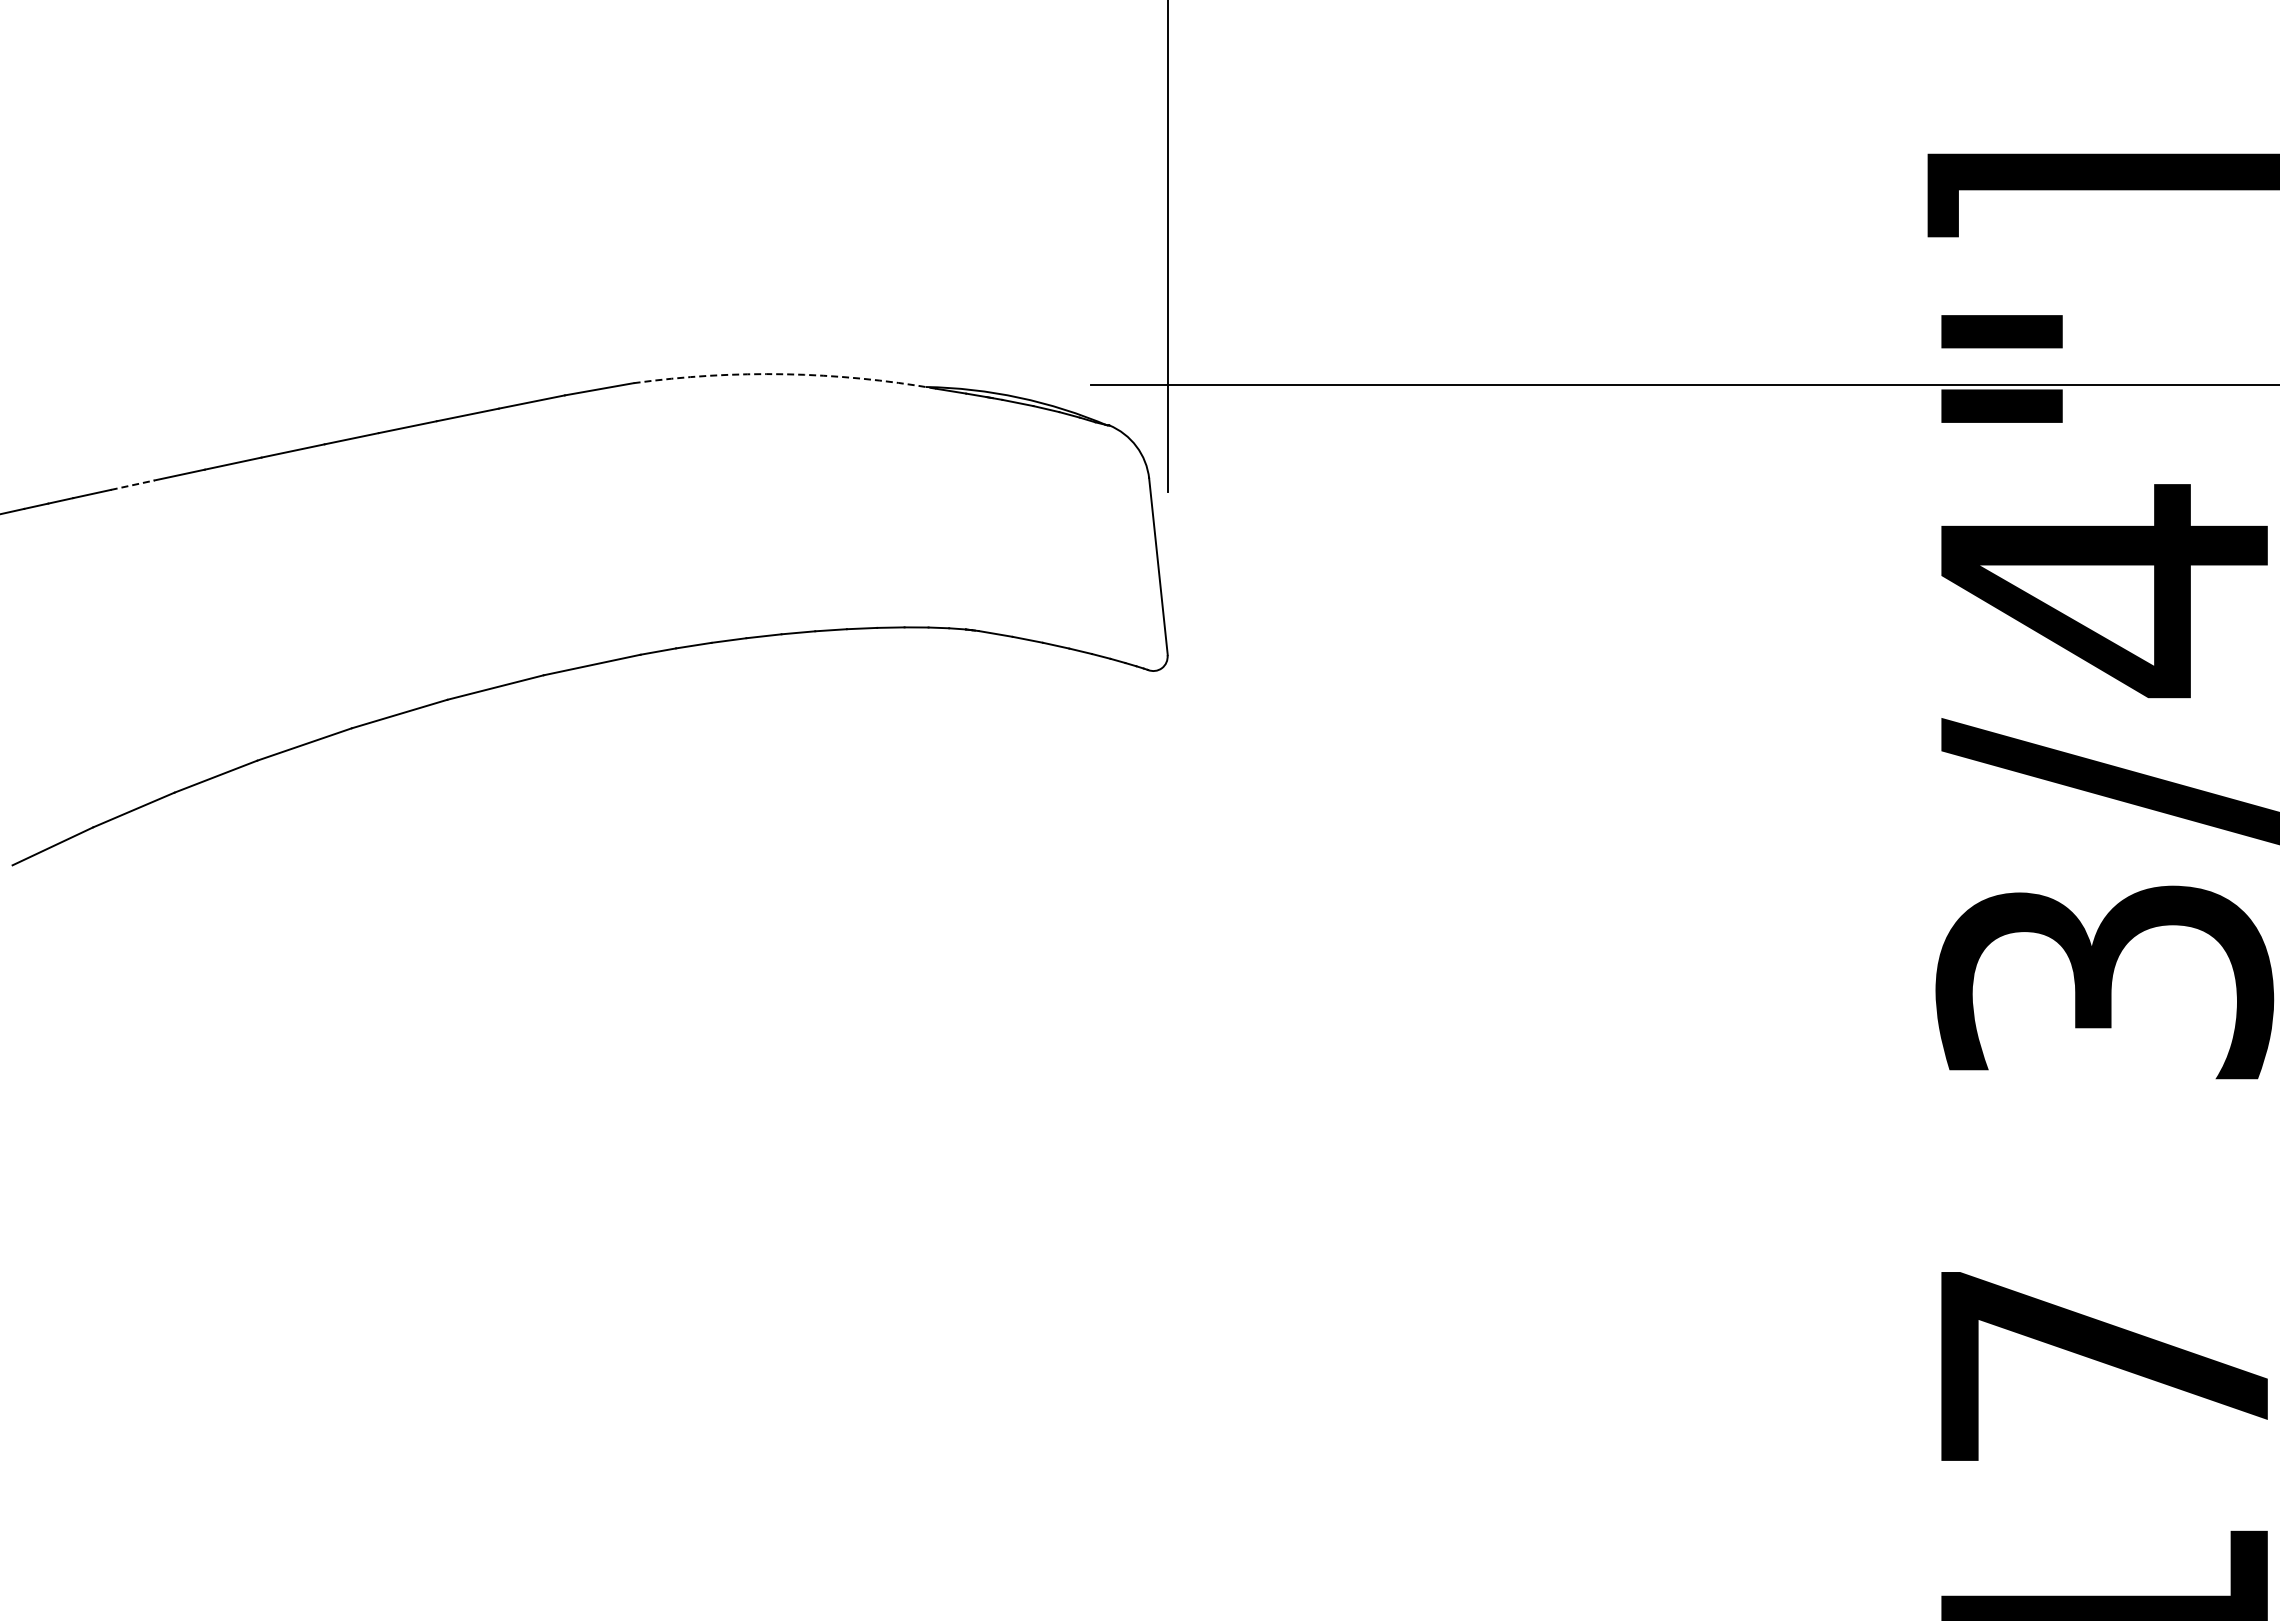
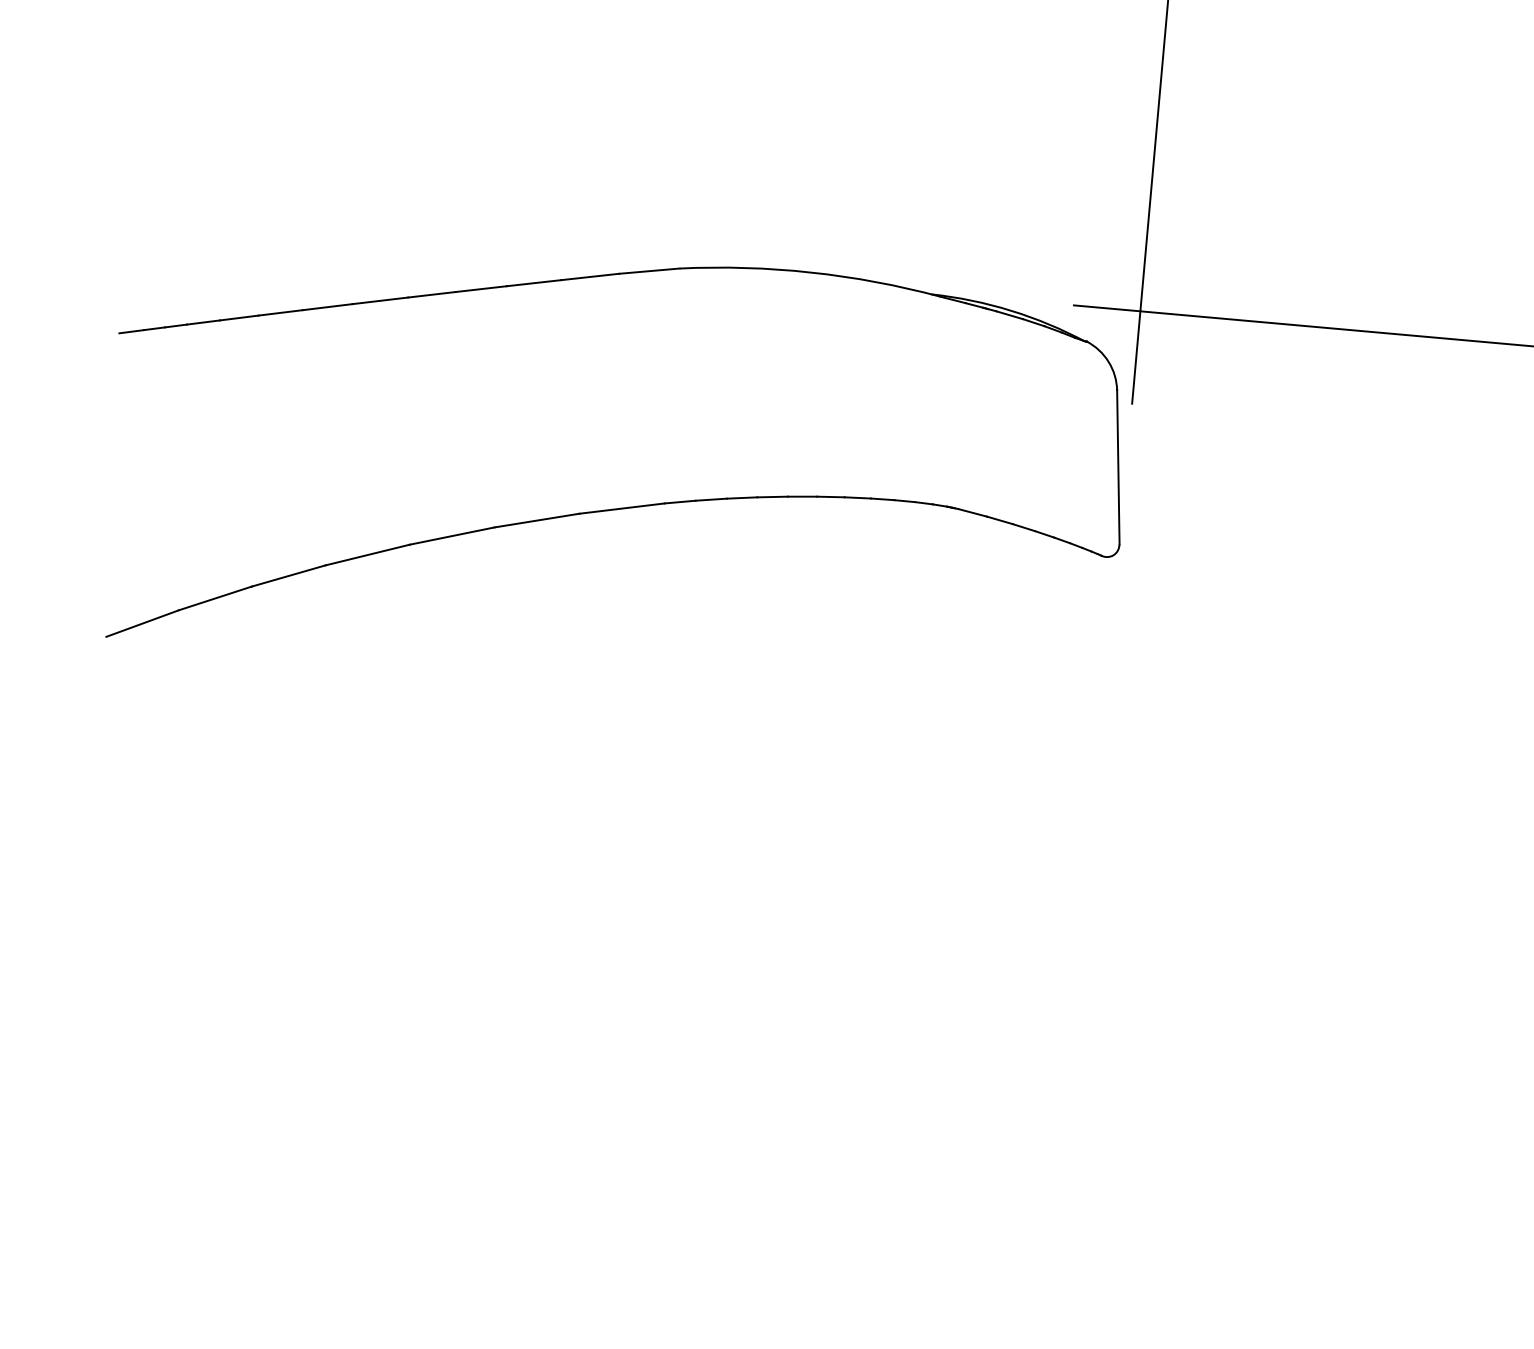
arc: (785, 374) -> (811, 272), dashed -> solid
line: (133, 485) -> (240, 318), dashed -> solid

